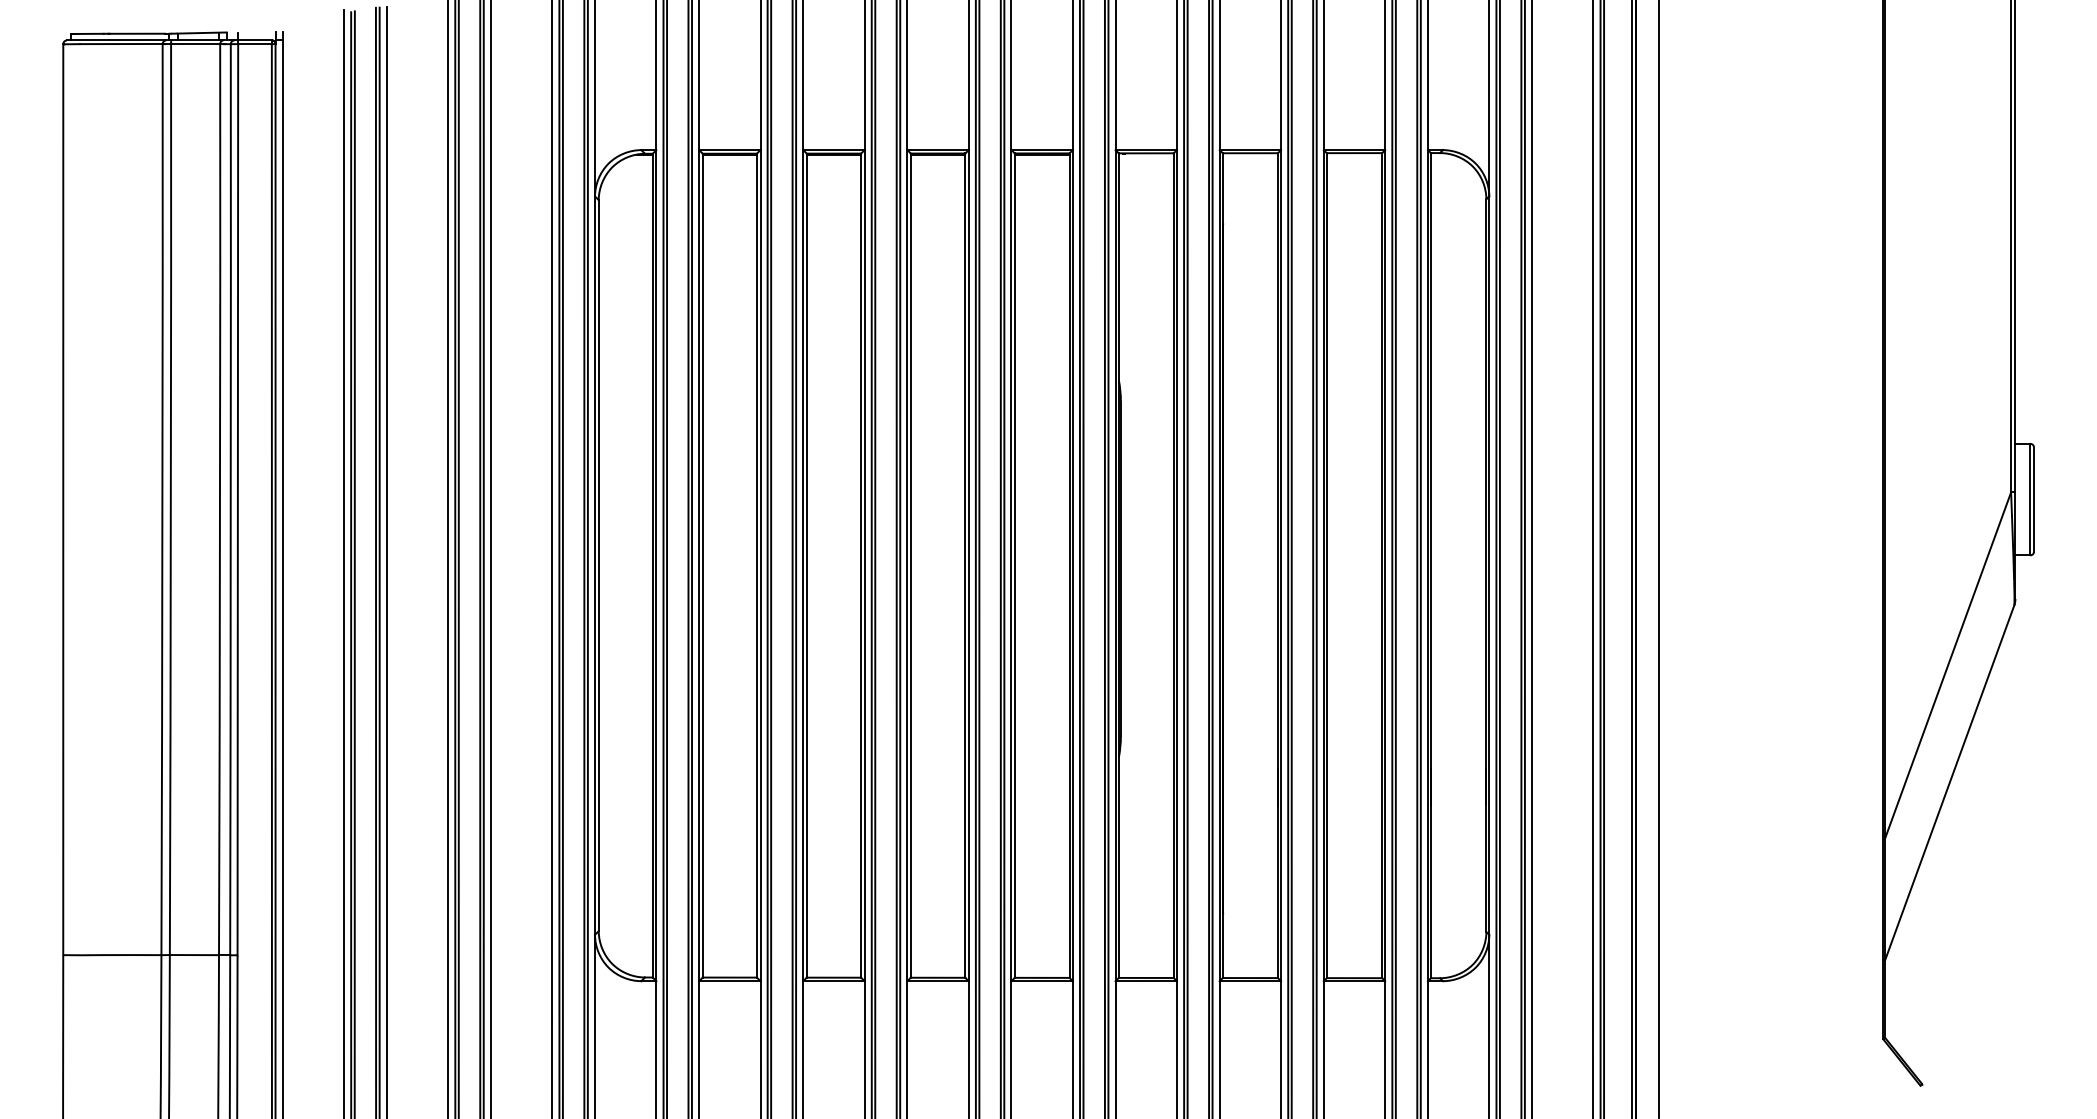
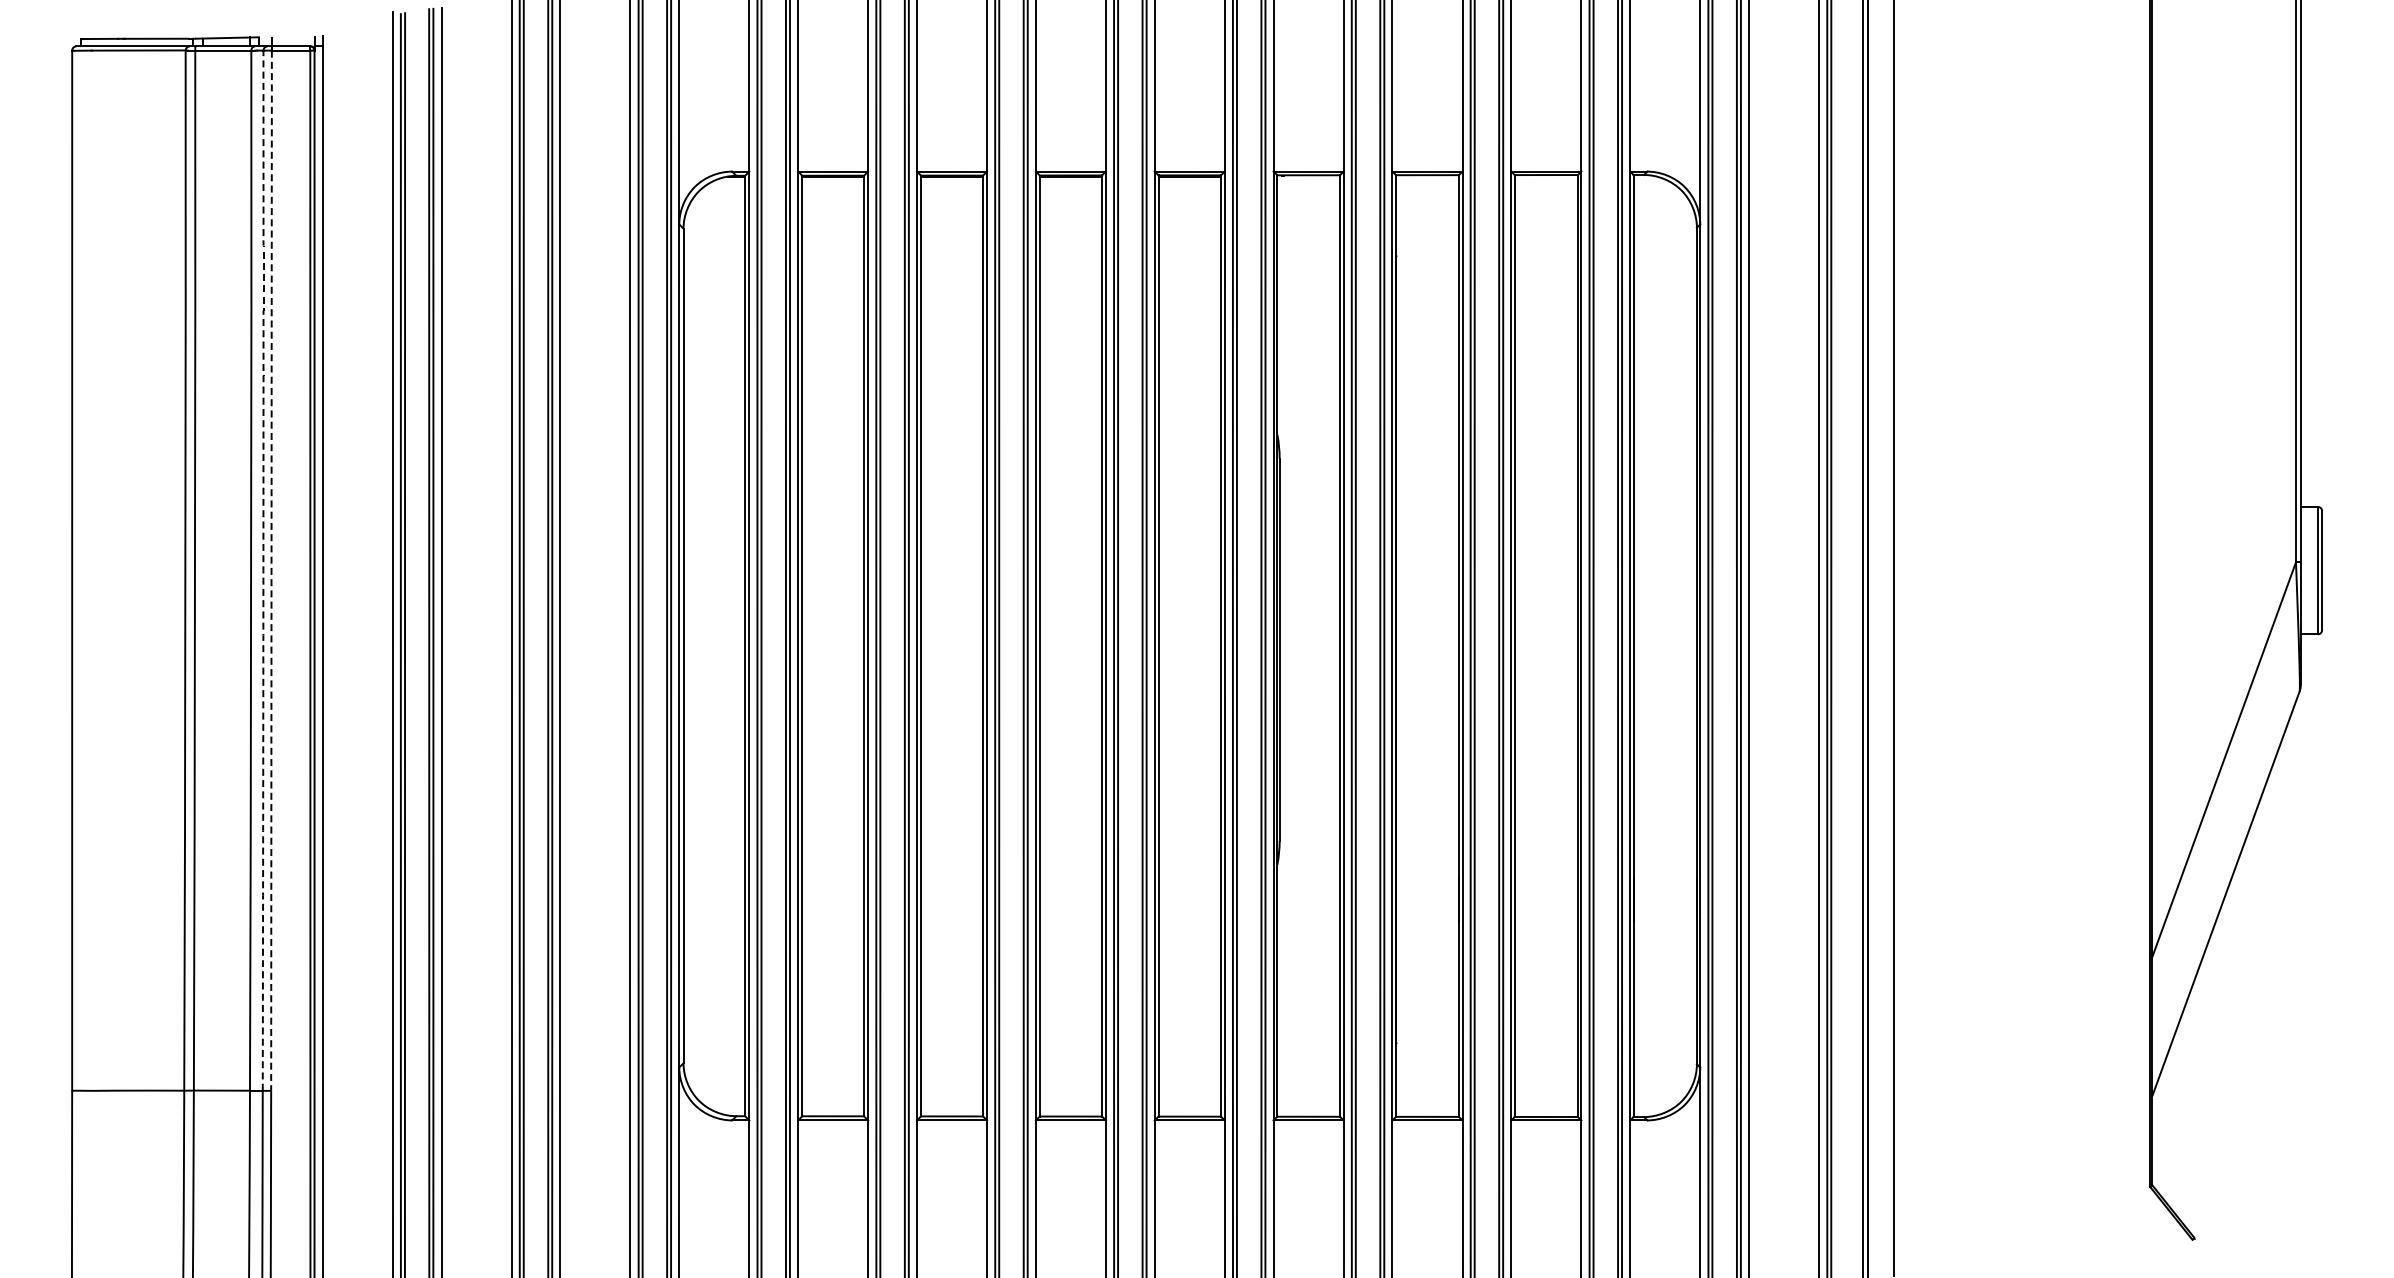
arc: (230, 499) -> (263, 570), solid -> dashed
line: (237, 500) -> (271, 571), solid -> dashed

